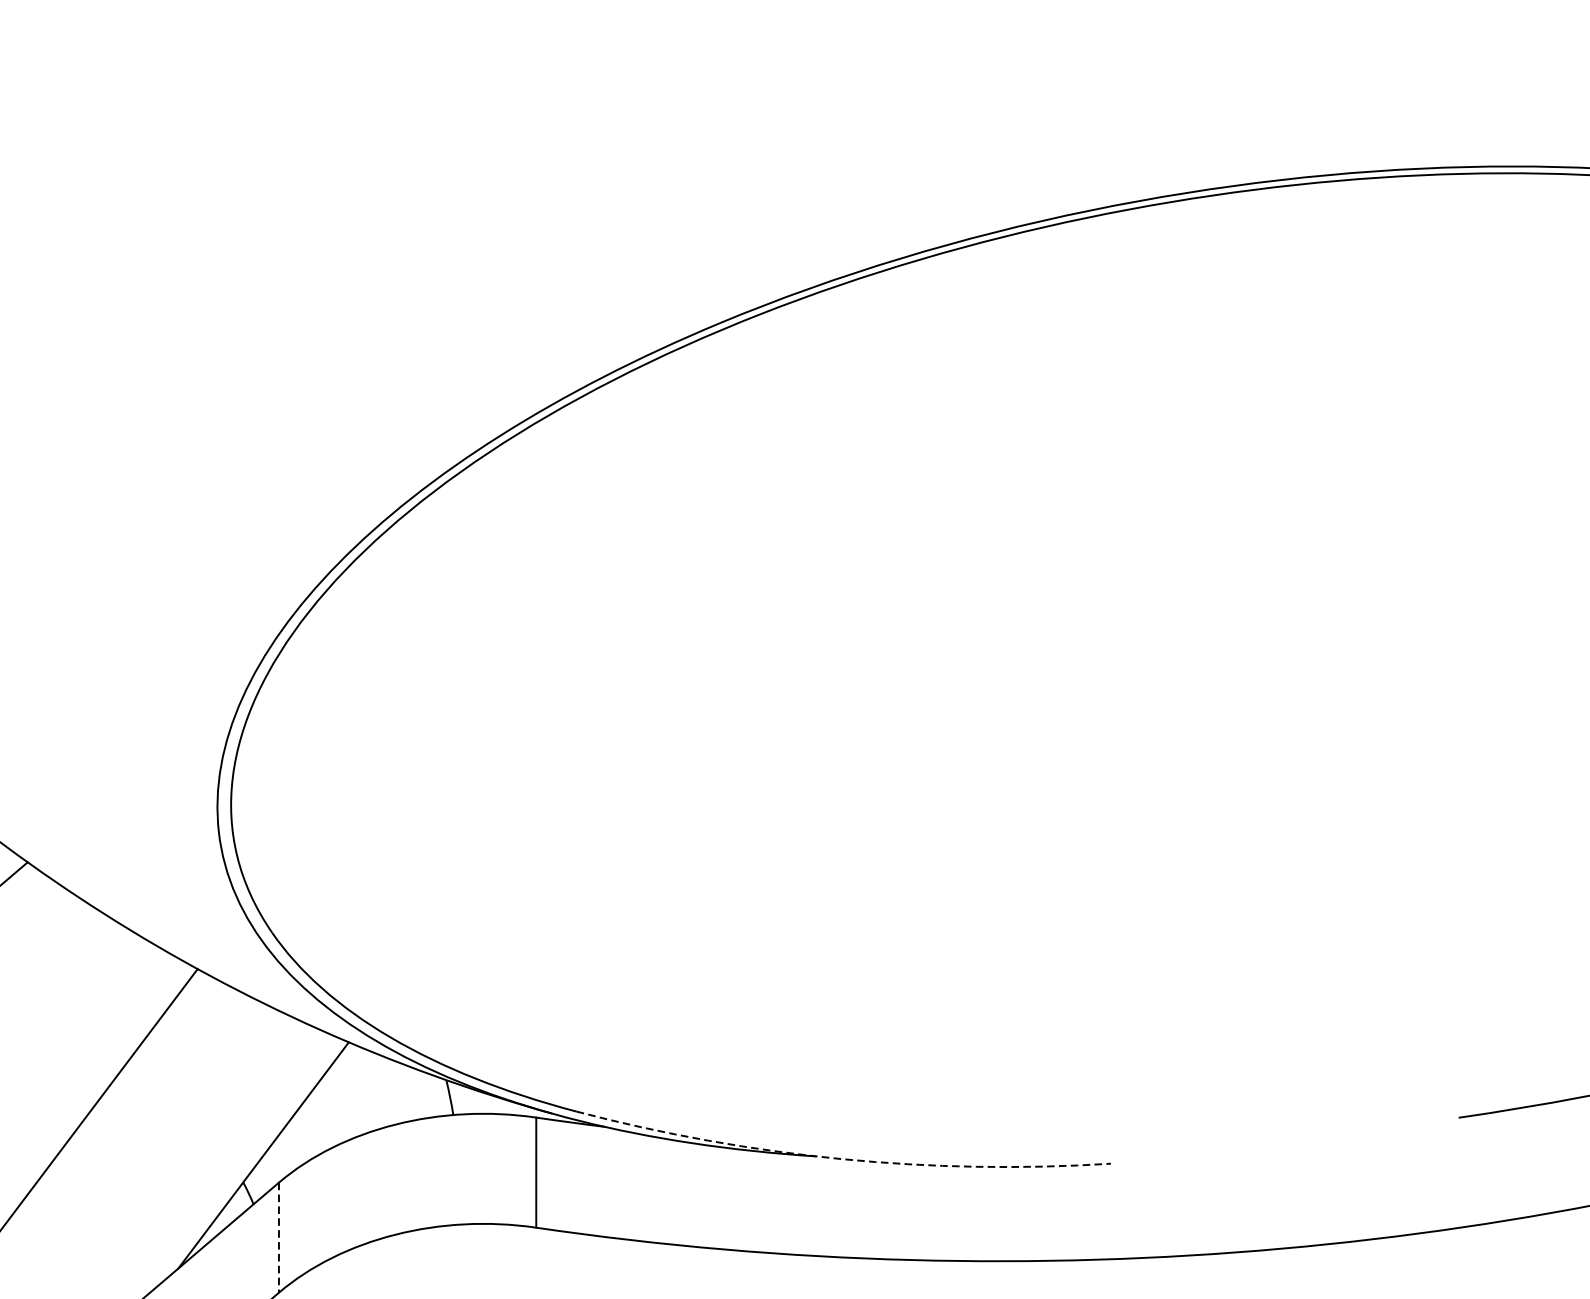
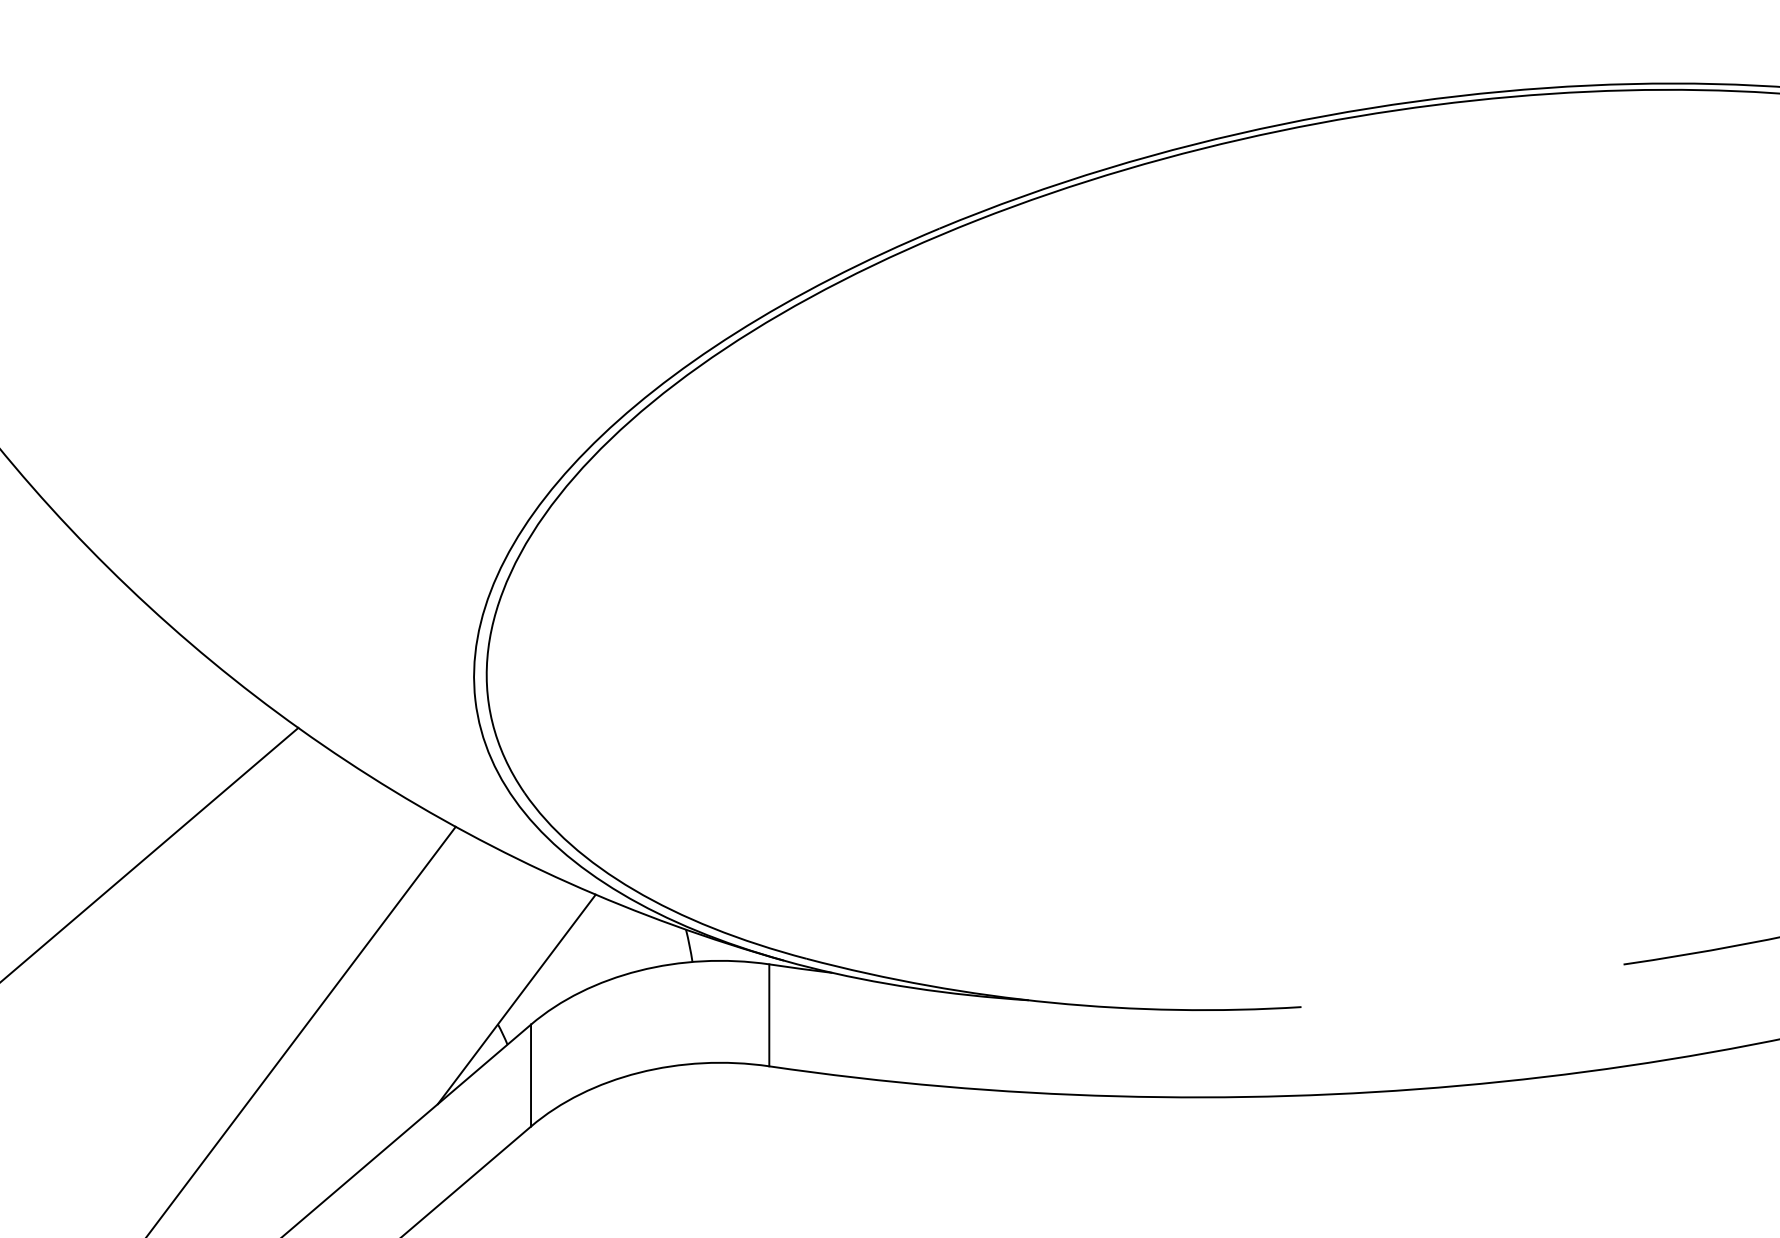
arc: (842, 1158) -> (1052, 1002), dashed -> solid
line: (279, 1237) -> (531, 1075), dashed -> solid

